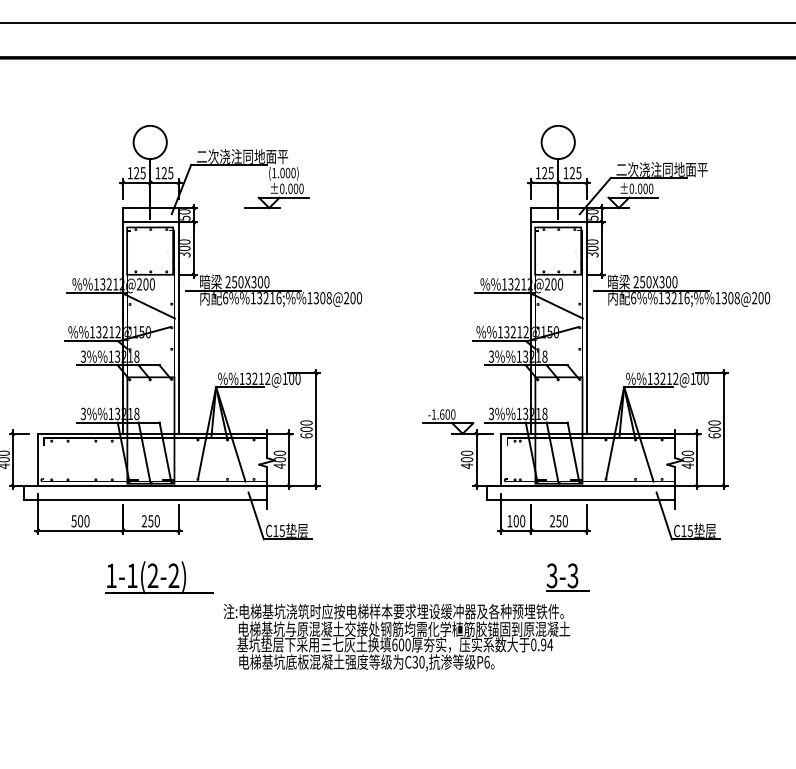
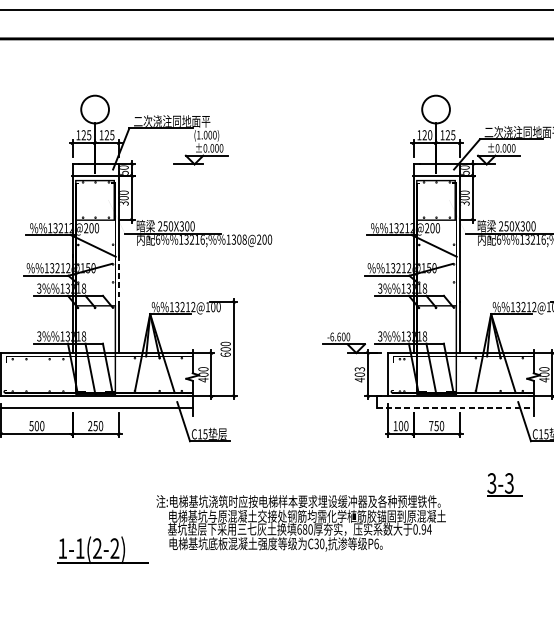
text: (550, 173) -> (429, 135), 125 -> 120
line: (178, 345) -> (118, 279), solid -> dashed
text: (433, 414) -> (331, 336), -1.600 -> -6.600
text: (467, 452) -> (360, 368), 400 -> 403
line: (581, 499) -> (455, 407), solid -> dashed
text: (552, 521) -> (431, 426), 250 -> 750
text: (159, 577) -> (102, 549), moved
text: (567, 577) -> (504, 484), moved
text: (401, 644) -> (305, 529), 600 -> 680

